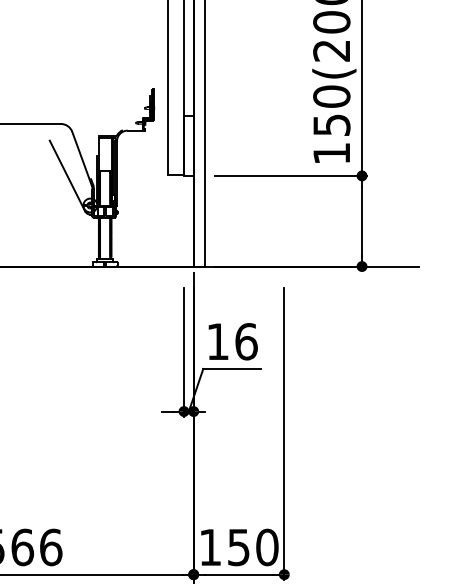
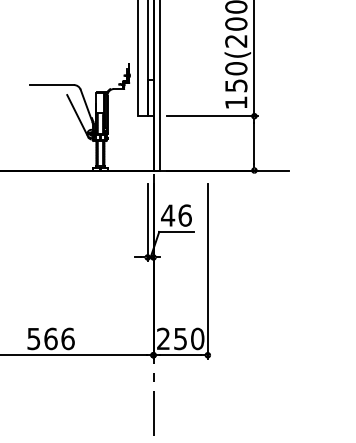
text: (218, 341) -> (168, 215), 16 -> 46
text: (210, 546) -> (163, 338), 150 -> 250

